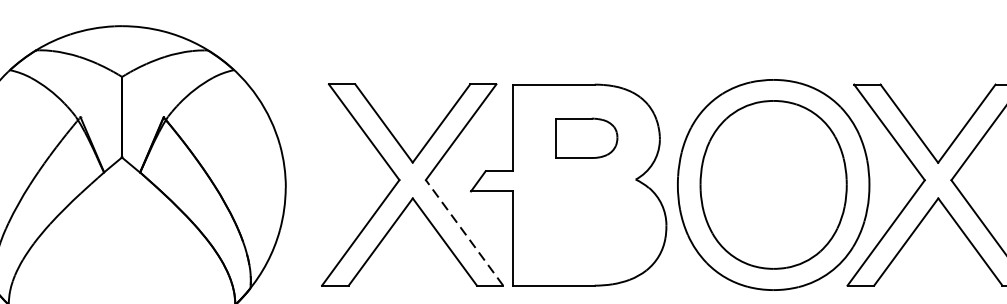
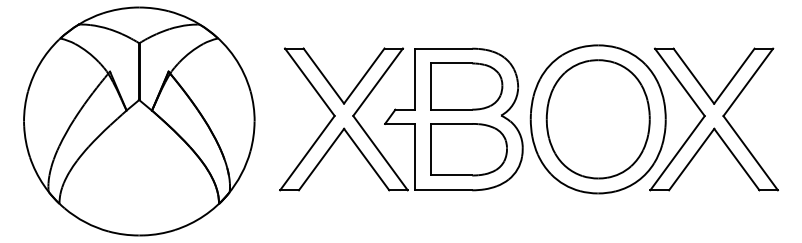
part: (586, 138) -> (466, 86), size x1.67
part: (589, 227) -> (468, 149), added
line: (464, 231) -> (380, 152), dashed -> solid

